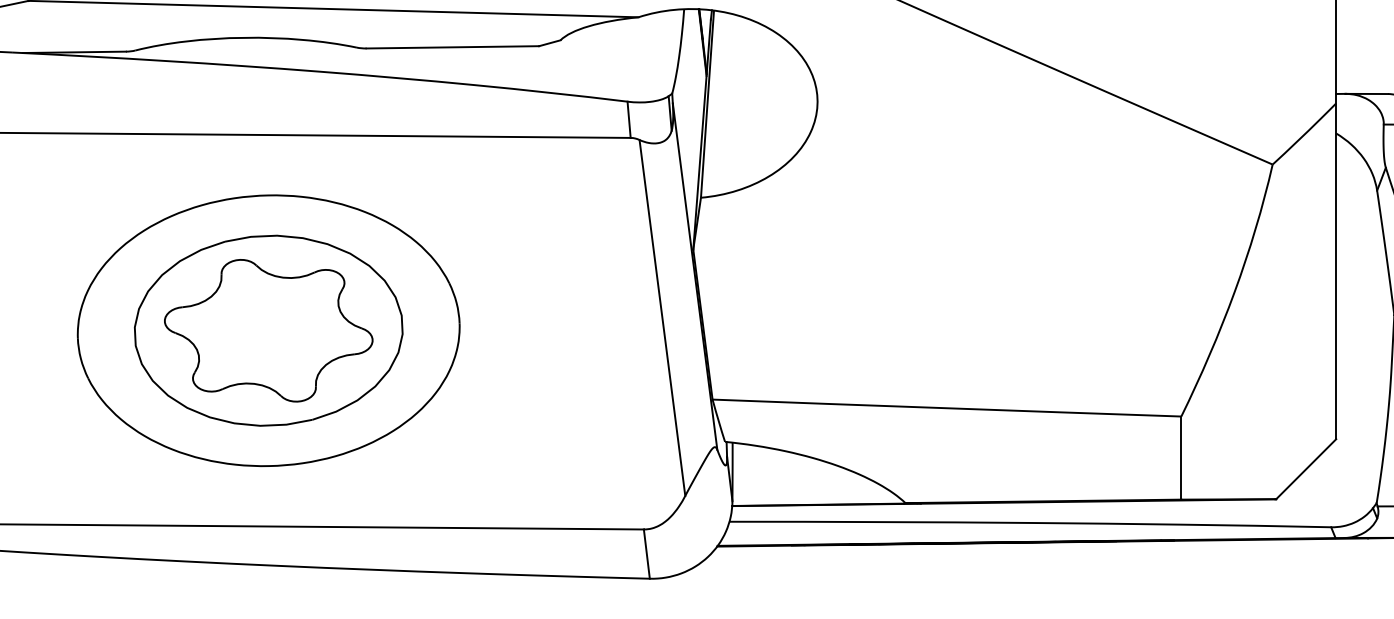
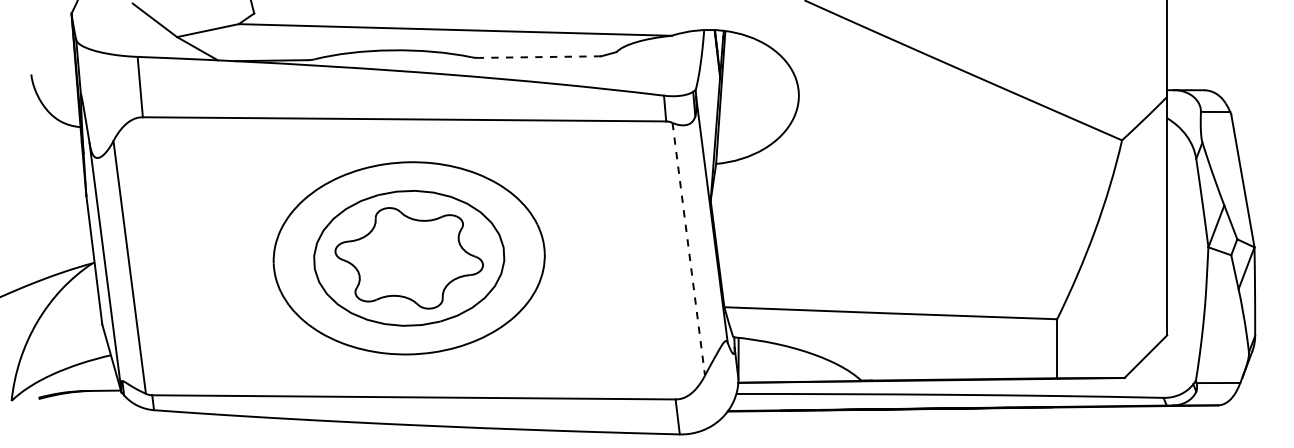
line: (452, 47) -> (539, 57), solid -> dashed
line: (662, 318) -> (688, 249), solid -> dashed

